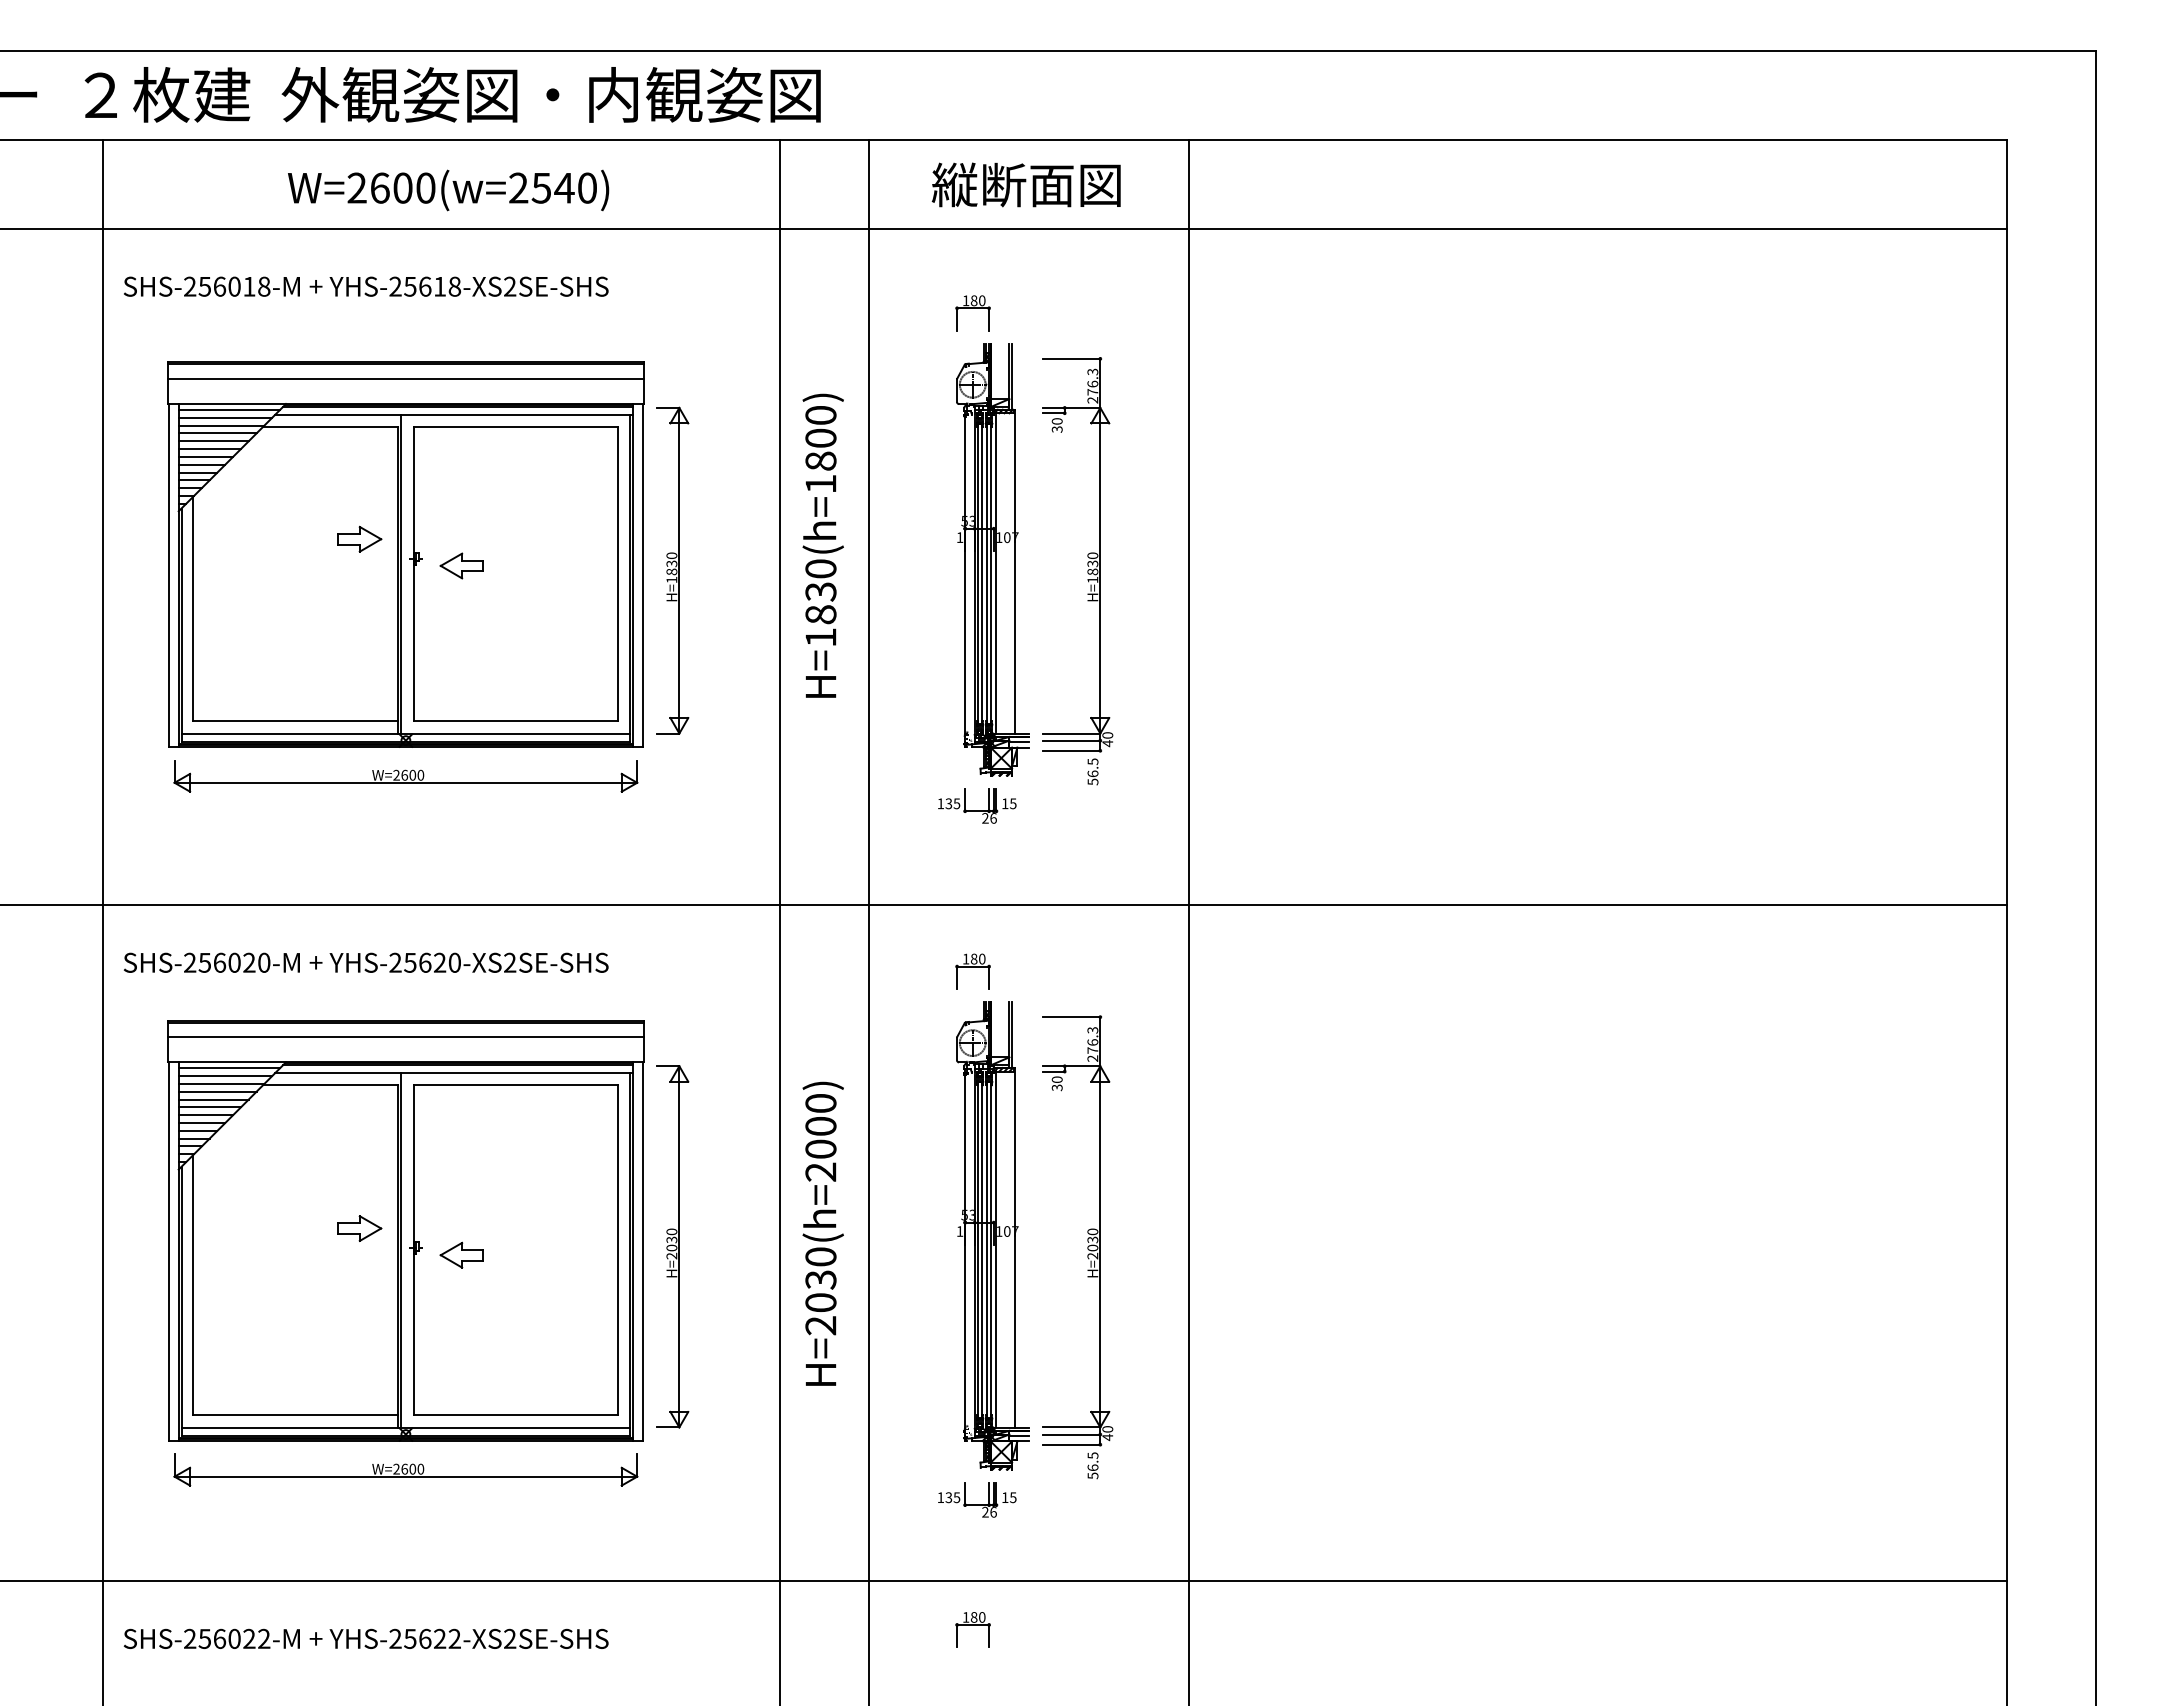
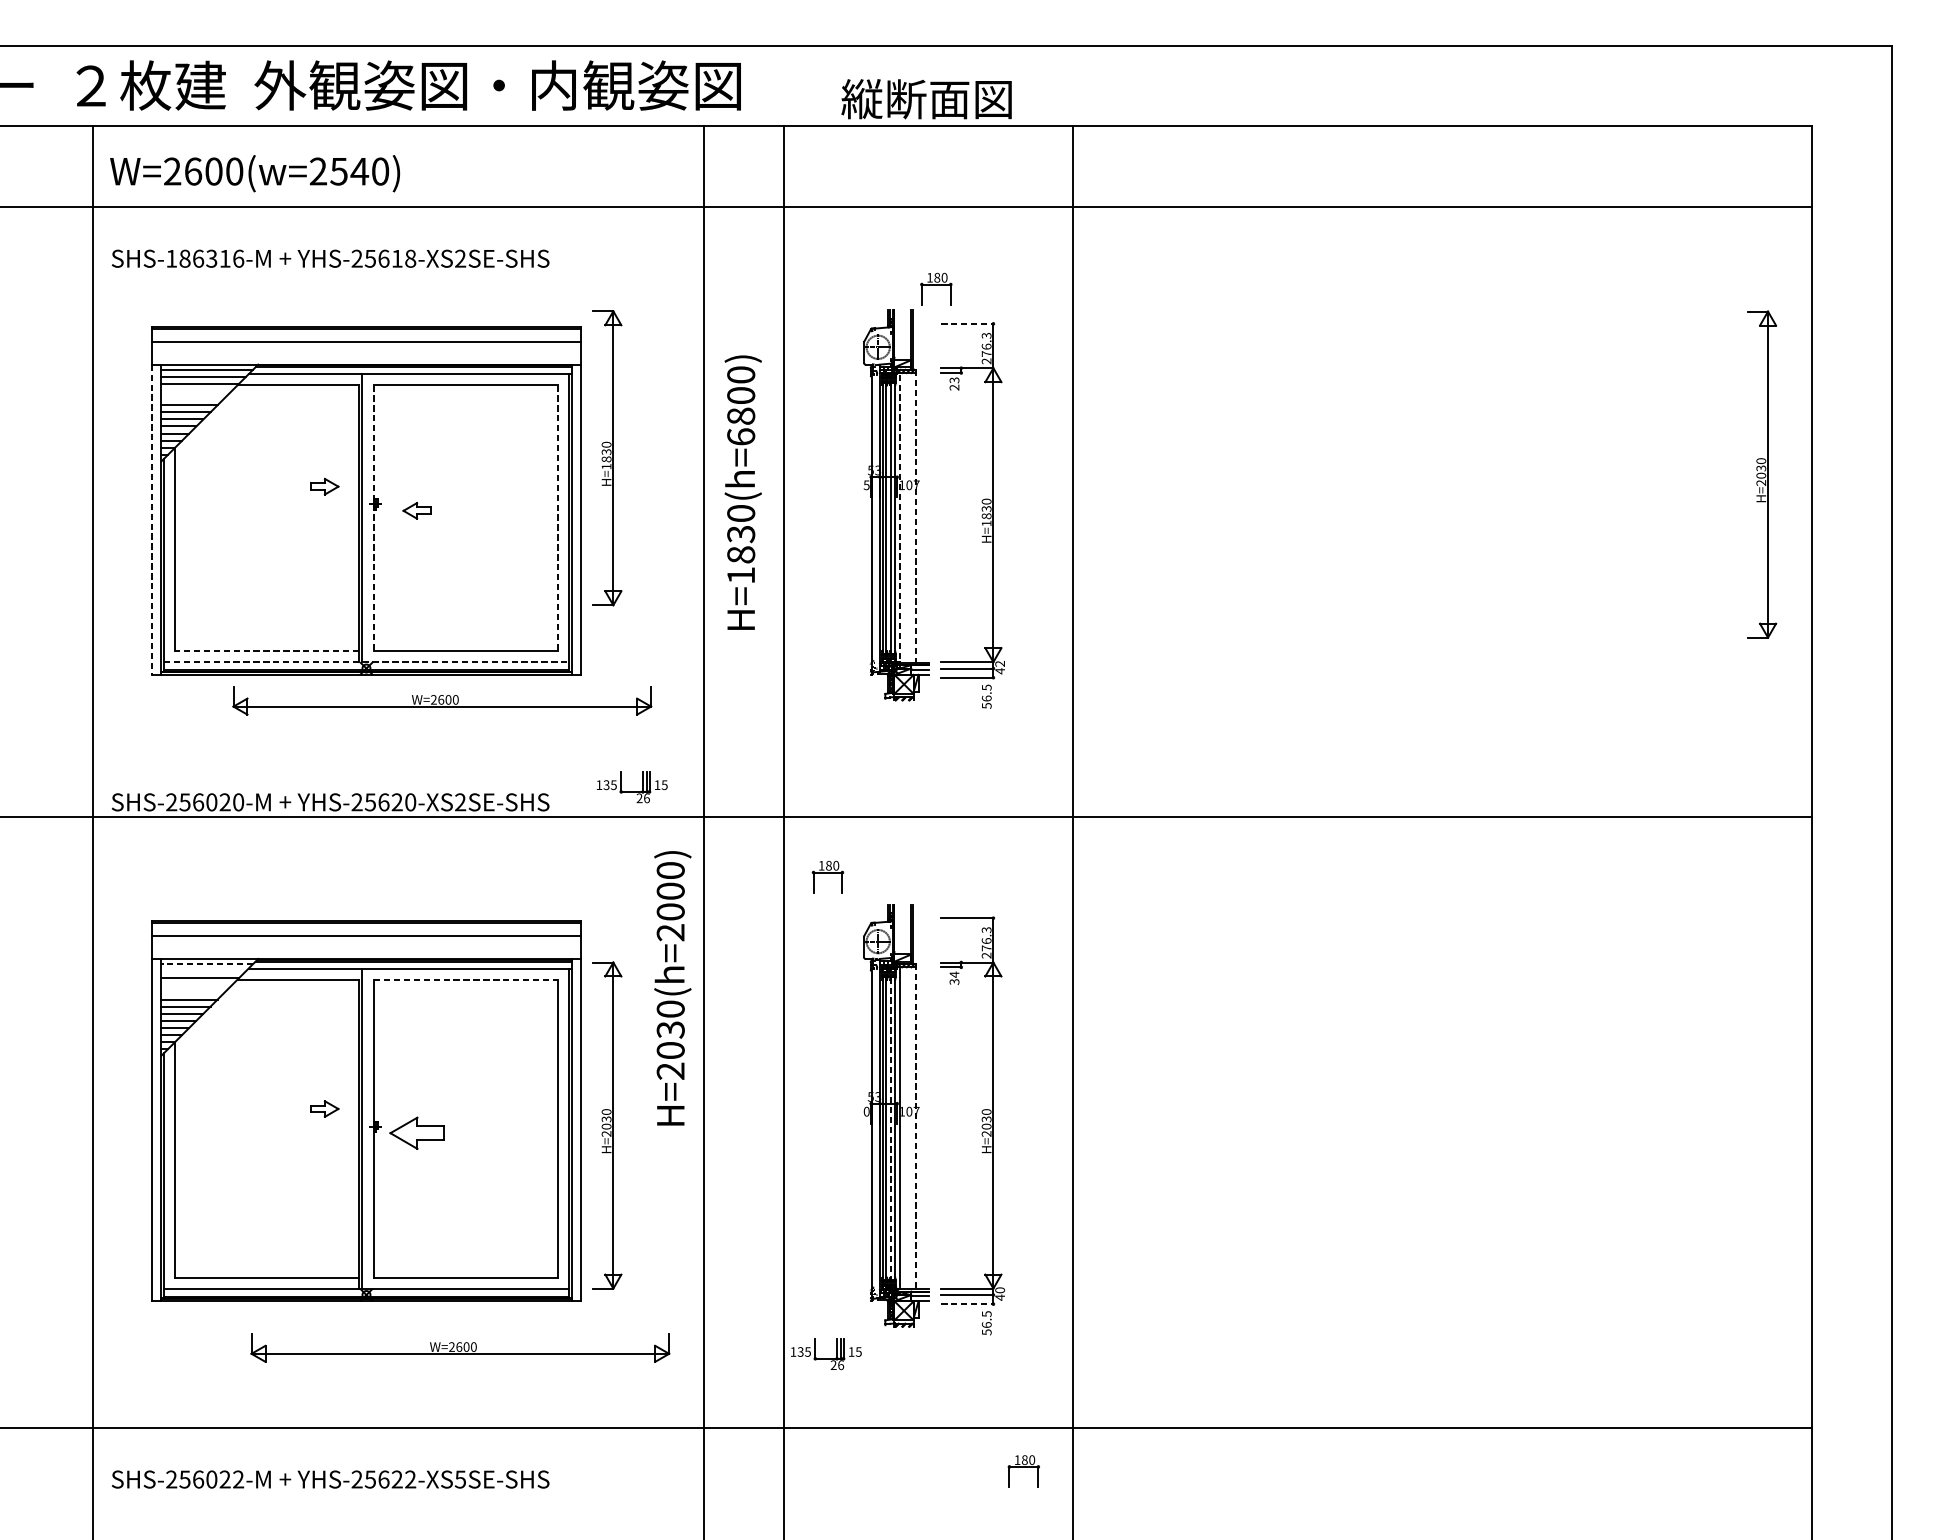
text: (1025, 184) -> (925, 98), moved
text: (448, 190) -> (255, 173), moved
text: (227, 286) -> (205, 258), SHS-256018-M -> SHS-186316-M
part: (972, 313) -> (935, 289), moved
line: (1071, 358) -> (967, 323), solid -> dashed
text: (1057, 425) -> (954, 384), 30 -> 23
line: (217, 433) -> (196, 391), removed
line: (213, 441) -> (192, 398), removed
text: (820, 483) -> (740, 436), H=1830(h=1800) -> H=1830(h=6800)
part: (1951, 525) -> (1761, 474), added
text: (959, 537) -> (866, 485), 1 -> 5
part: (359, 538) -> (324, 486), size x0.7
part: (461, 565) -> (416, 510), size x0.7
part: (672, 570) -> (607, 458), moved
line: (1014, 572) -> (915, 516), solid -> dashed
line: (996, 573) -> (899, 517), solid -> dashed
line: (414, 574) -> (374, 518), solid -> dashed
line: (618, 574) -> (558, 518), solid -> dashed
line: (168, 575) -> (152, 519), solid -> dashed
line: (295, 721) -> (266, 651), solid -> dashed
line: (406, 733) -> (367, 662), solid -> dashed
text: (1107, 735) -> (999, 663), 40 -> 42
part: (405, 776) -> (441, 700), moved
part: (977, 805) -> (632, 786), moved
text: (365, 962) -> (329, 802), moved
part: (972, 971) -> (827, 876), moved
line: (229, 1068) -> (207, 964), solid -> dashed
line: (225, 1076) -> (203, 971), removed
text: (1056, 1079) -> (953, 974), 30 -> 34
line: (516, 1085) -> (466, 979), solid -> dashed
line: (217, 1091) -> (196, 985), removed
line: (213, 1099) -> (192, 992), removed
part: (359, 1228) -> (324, 1109), size x0.7
text: (959, 1231) -> (866, 1111), 1 -> 0
text: (822, 1233) -> (672, 988), moved
line: (1014, 1248) -> (915, 1127), solid -> dashed
line: (986, 1250) -> (890, 1128), solid -> dashed
part: (461, 1254) -> (416, 1132), size x1.4
line: (1071, 1444) -> (967, 1304), solid -> dashed
part: (405, 1469) -> (460, 1347), moved
part: (977, 1499) -> (826, 1353), moved
part: (972, 1629) -> (1023, 1471), moved
text: (509, 1638) -> (460, 1479), YHS-25622-XS2SE-SHS -> YHS-25622-XS5SE-SHS

